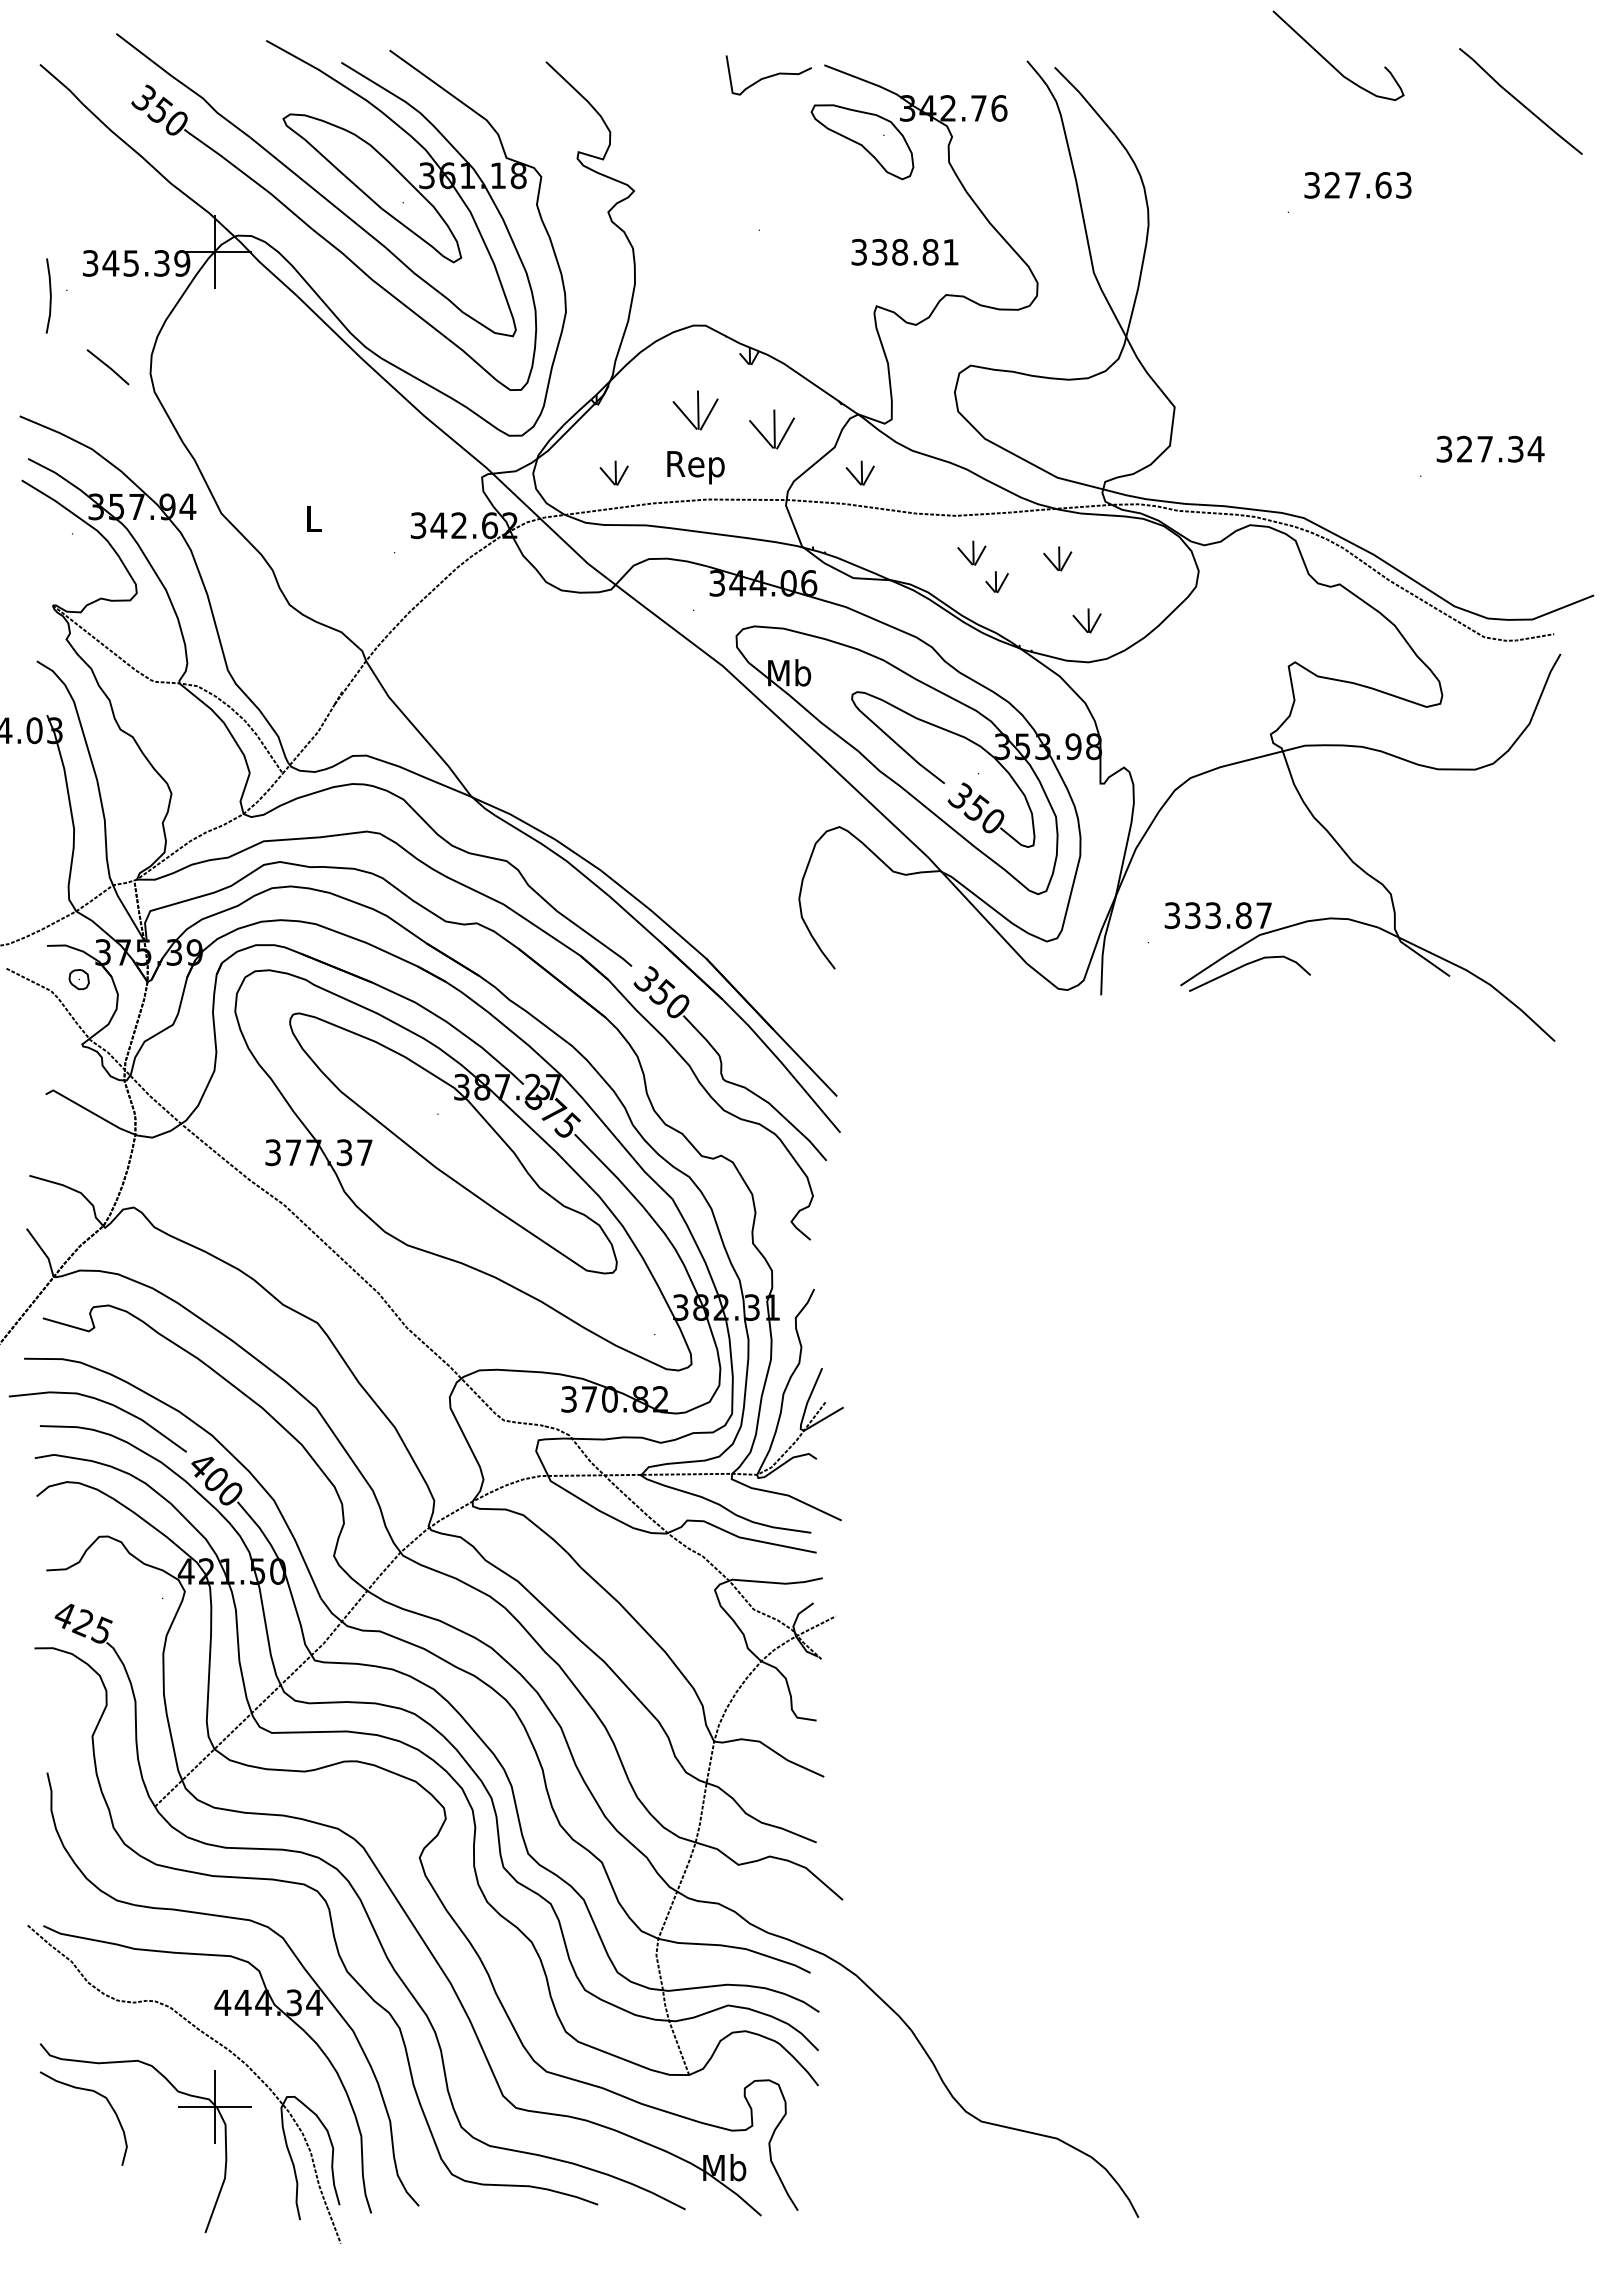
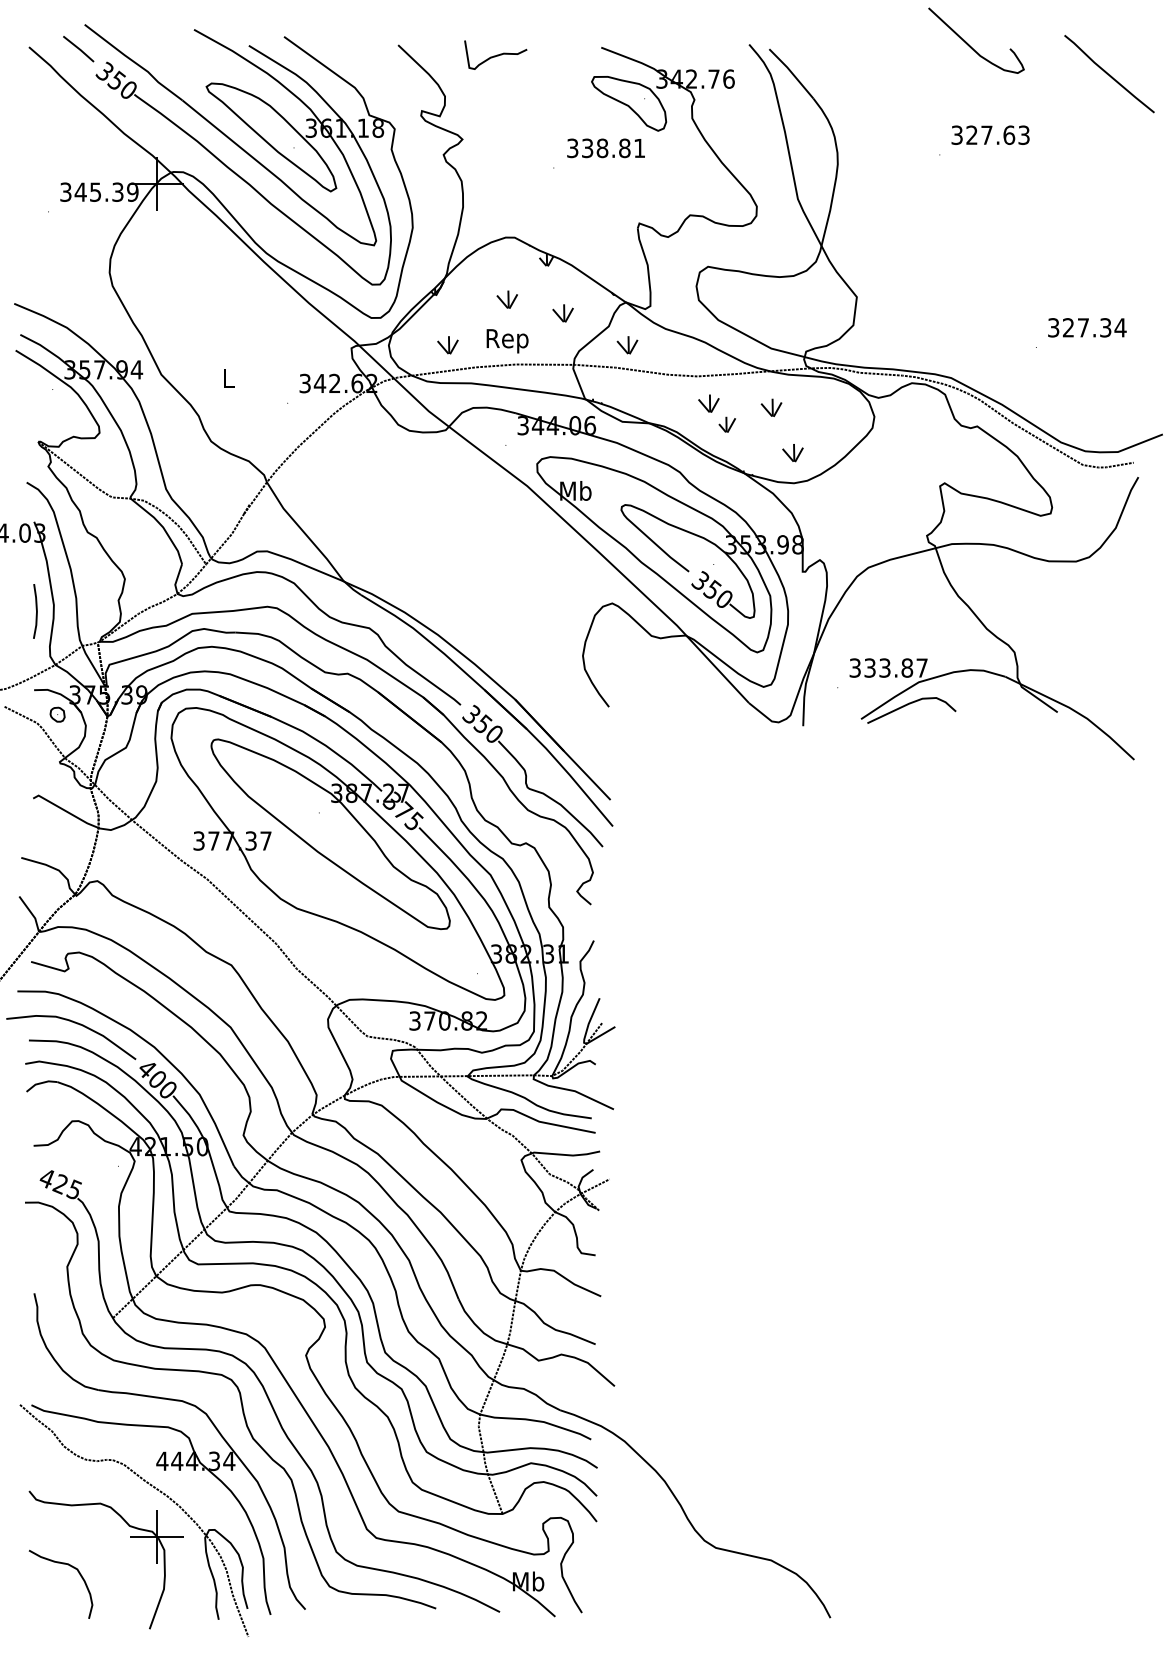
curve: (769, 75) -> (496, 55), moved
text: (904, 251) -> (605, 147), moved
line: (49, 294) -> (35, 610), moved
line: (107, 367) -> (78, 49), moved
part: (695, 410) -> (507, 299), size x0.62
part: (771, 429) -> (562, 313), size x0.62
curve: (89, 2091) -> (65, 1564), moved

